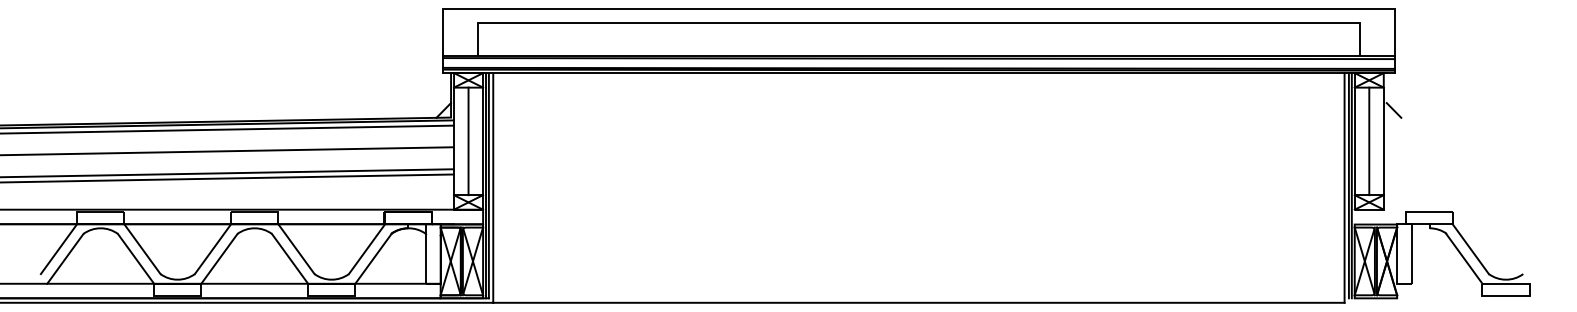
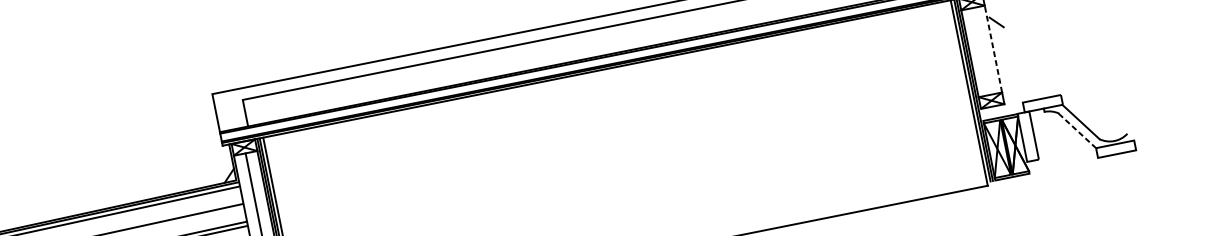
line: (1369, 141) -> (981, 51), removed
line: (1383, 141) -> (993, 49), solid -> dashed
line: (1464, 258) -> (1077, 130), solid -> dashed

